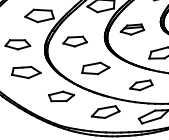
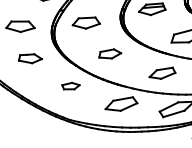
part: (95, 68) -> (109, 53), size x0.7
part: (26, 72) -> (30, 58), size x0.7
part: (61, 96) -> (70, 86), size x0.6

